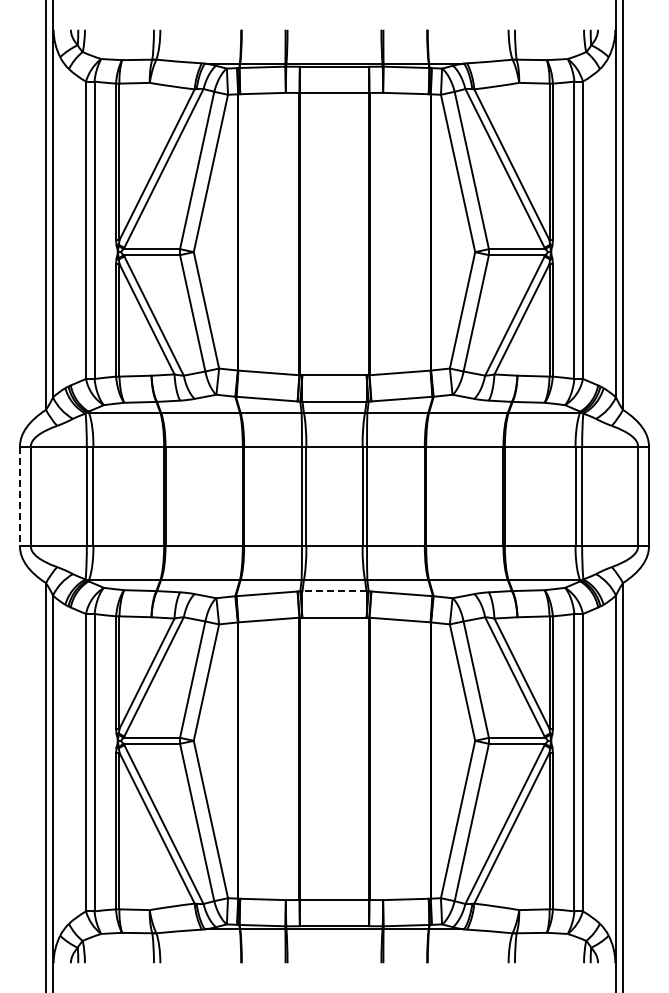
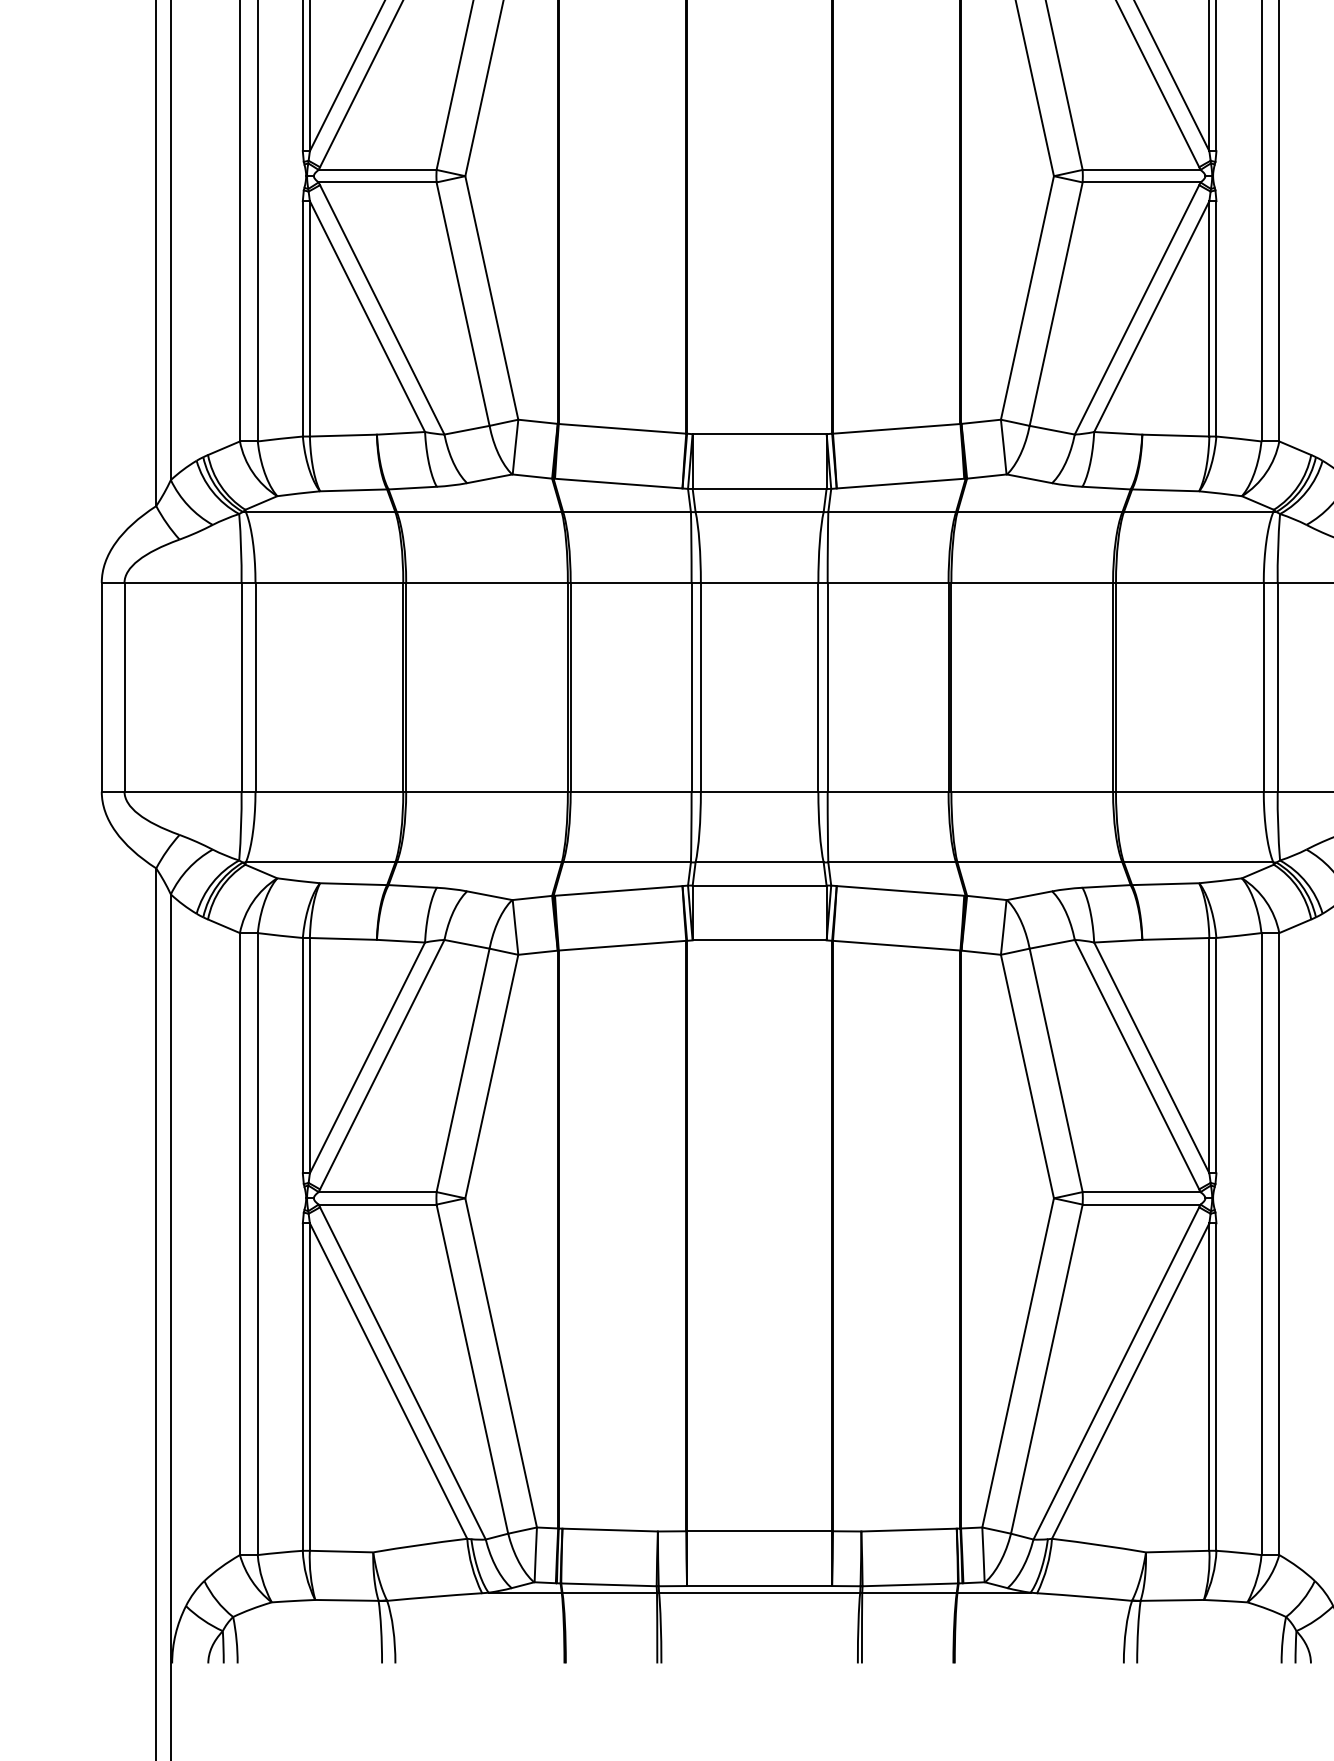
line: (19, 496) -> (100, 687), dashed -> solid
line: (334, 591) -> (759, 885), dashed -> solid

